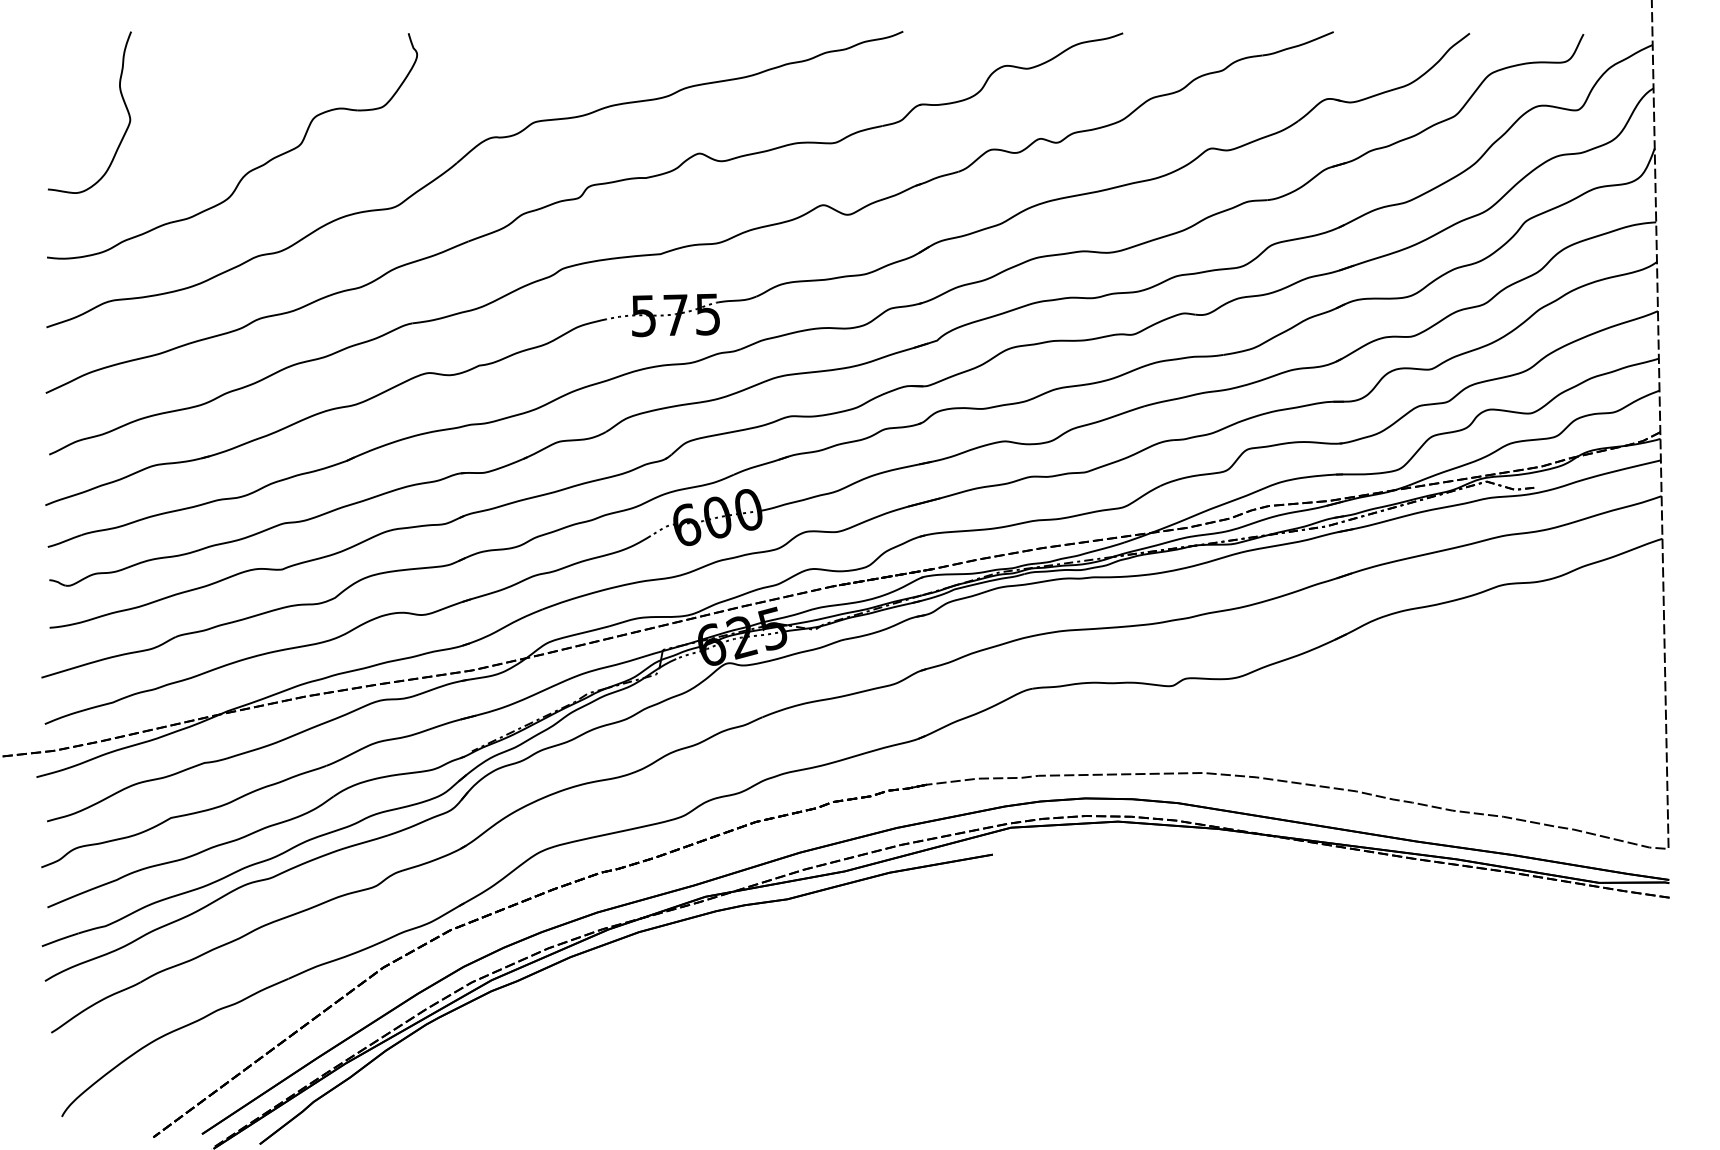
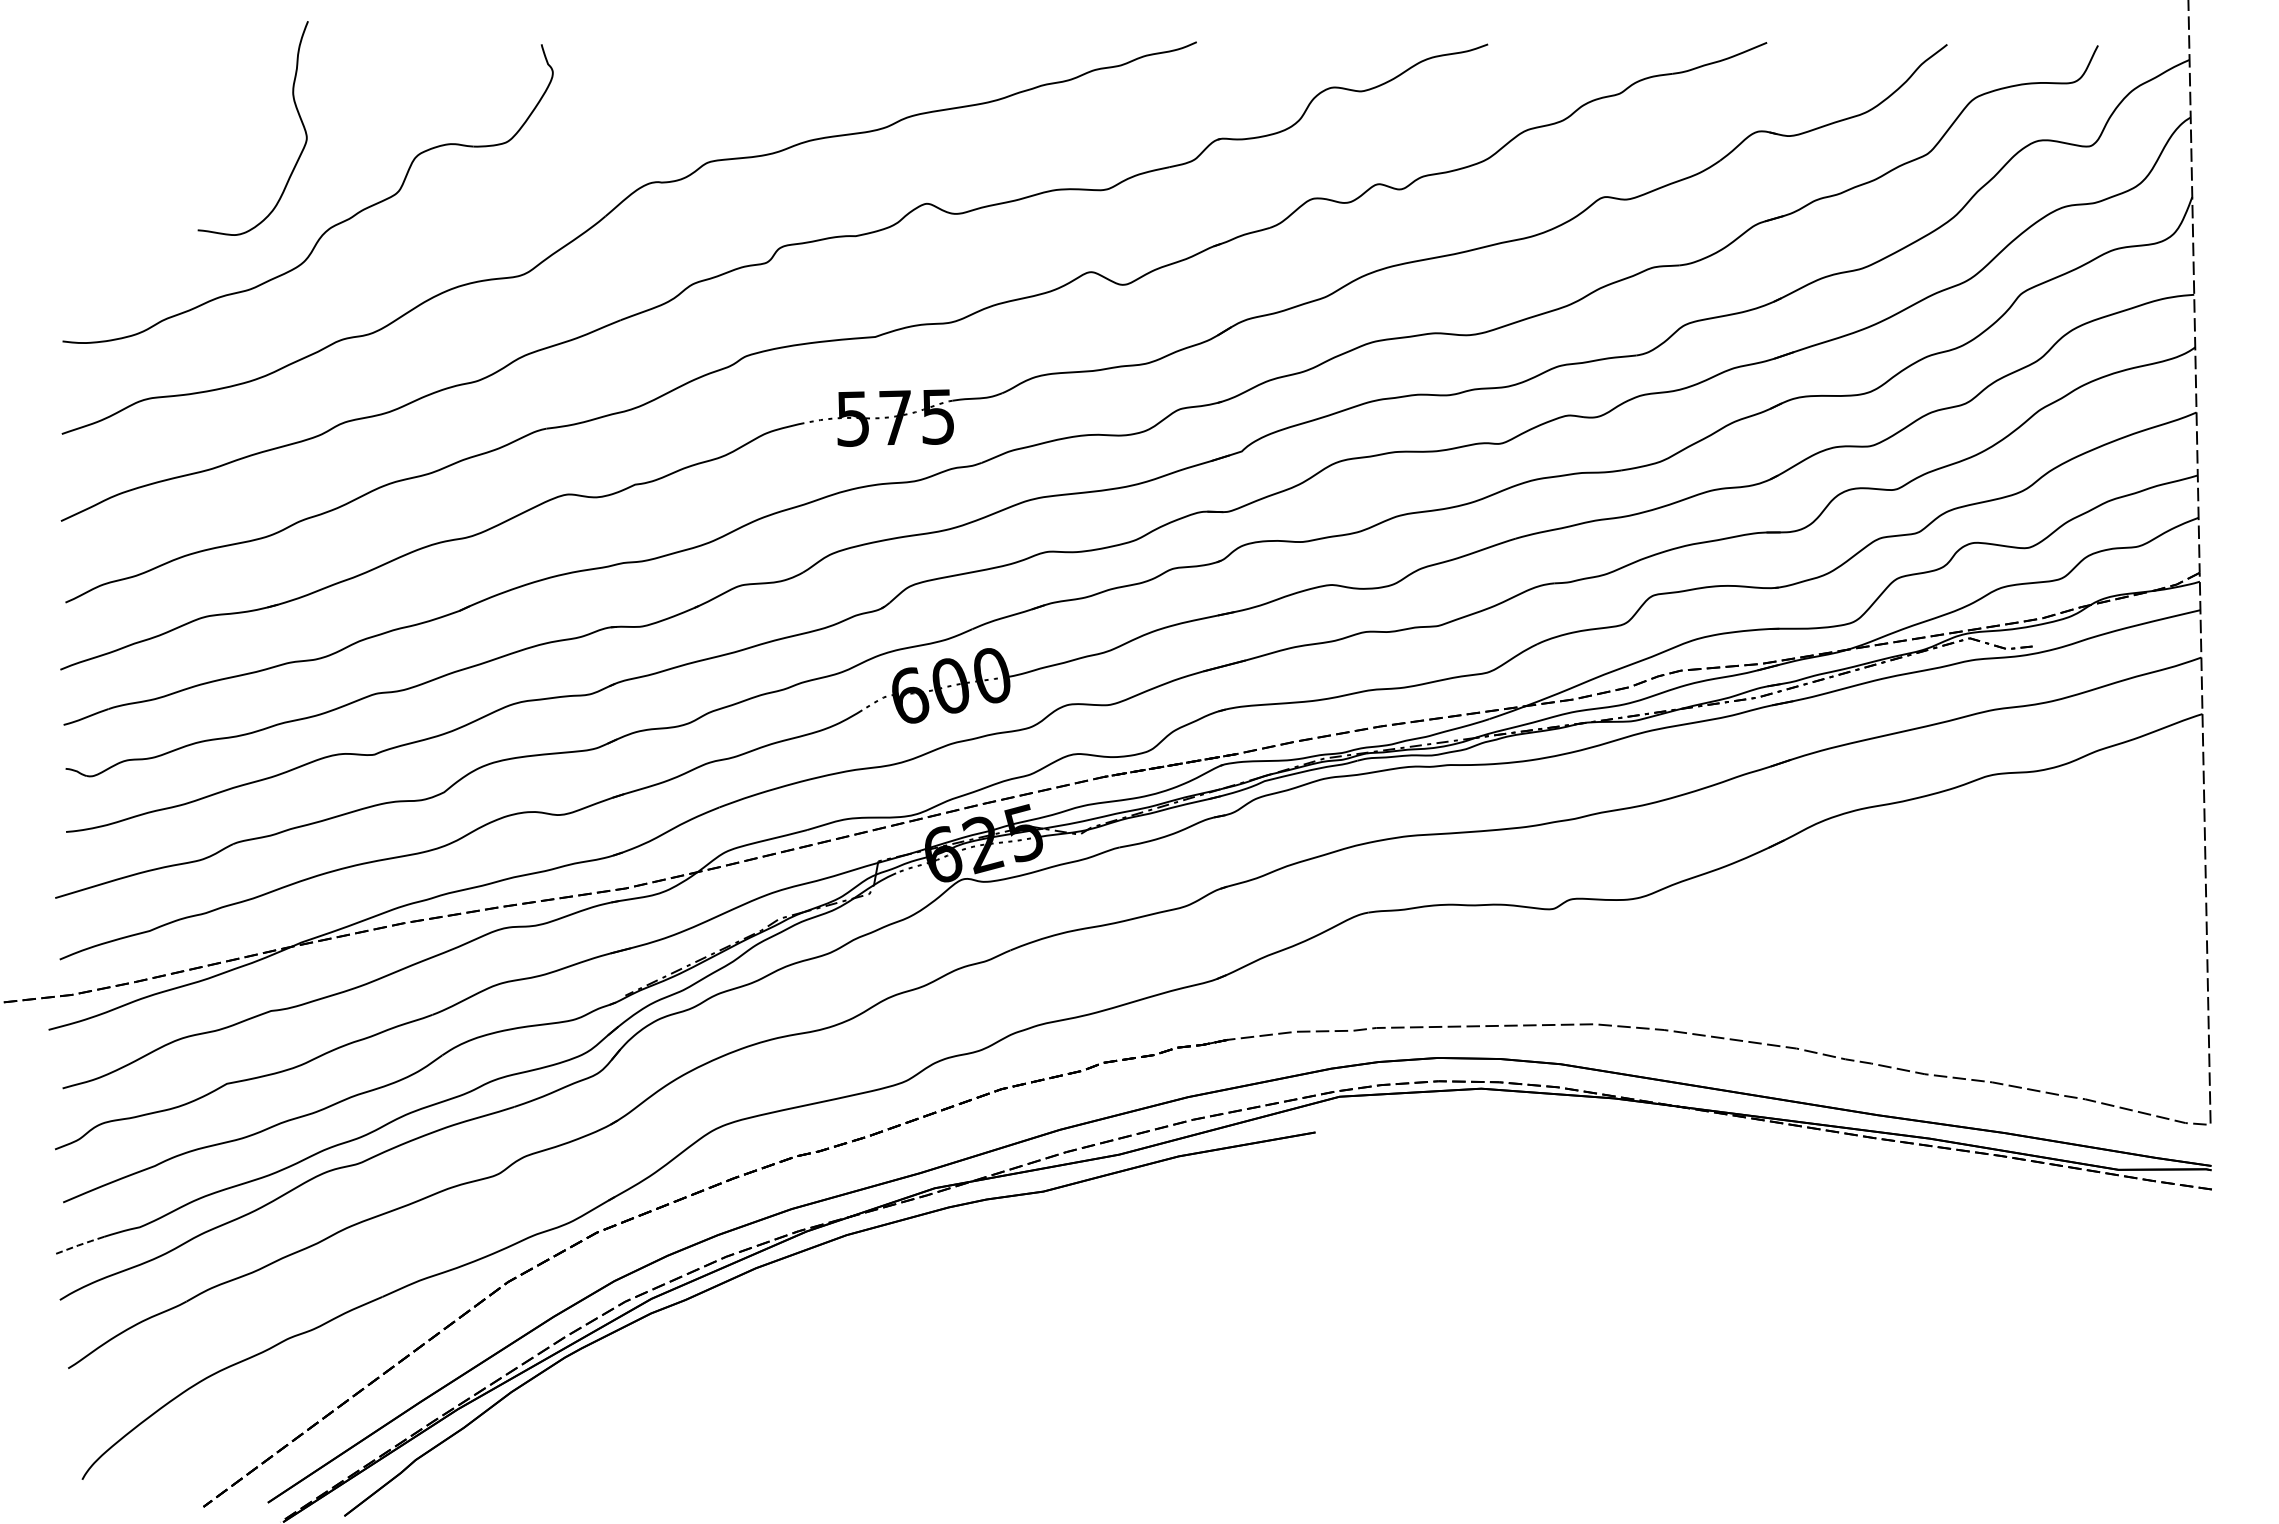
curve: (121, 97) -> (295, 108), moved
line: (59, 939) -> (79, 1244), solid -> dashed

